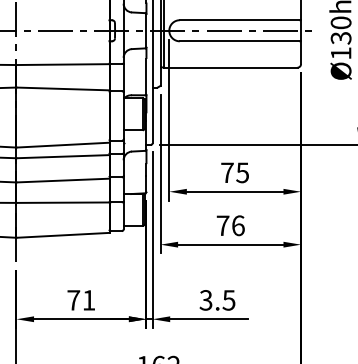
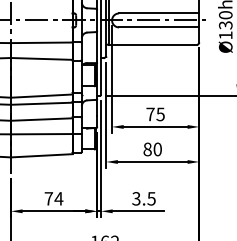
text: (230, 225) -> (152, 149), 76 -> 80
text: (88, 299) -> (58, 198), 71 -> 74

